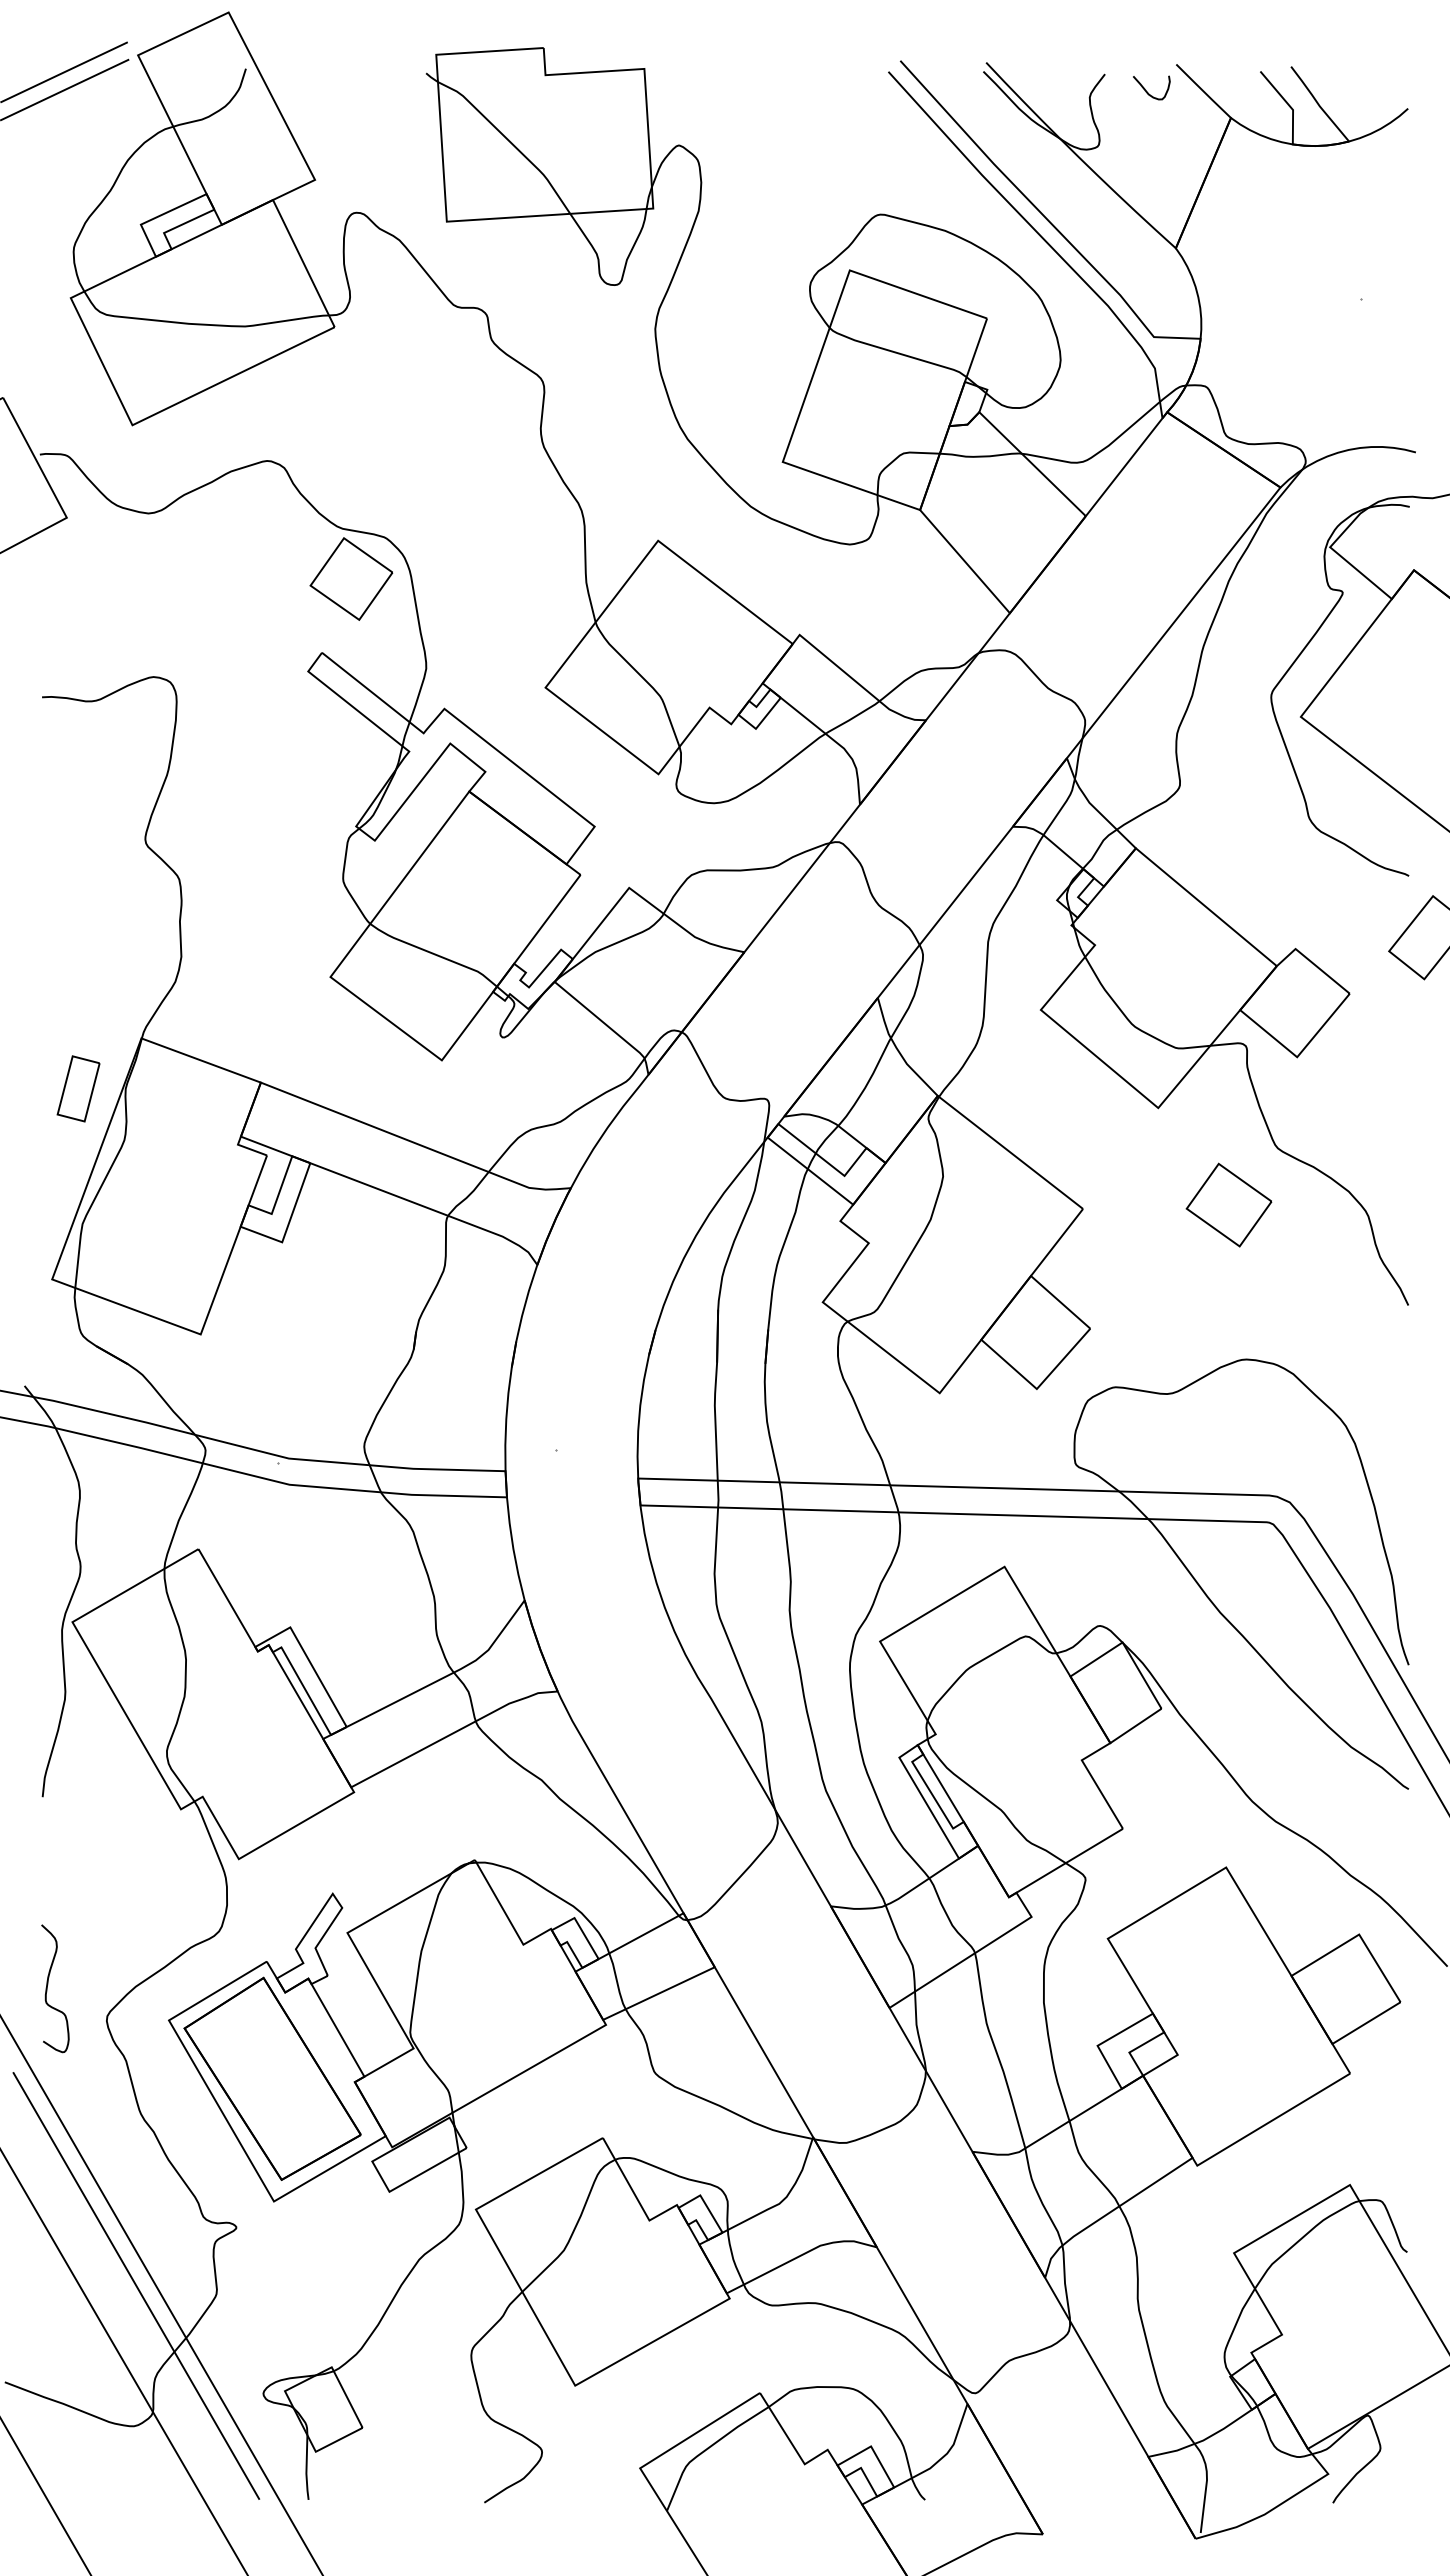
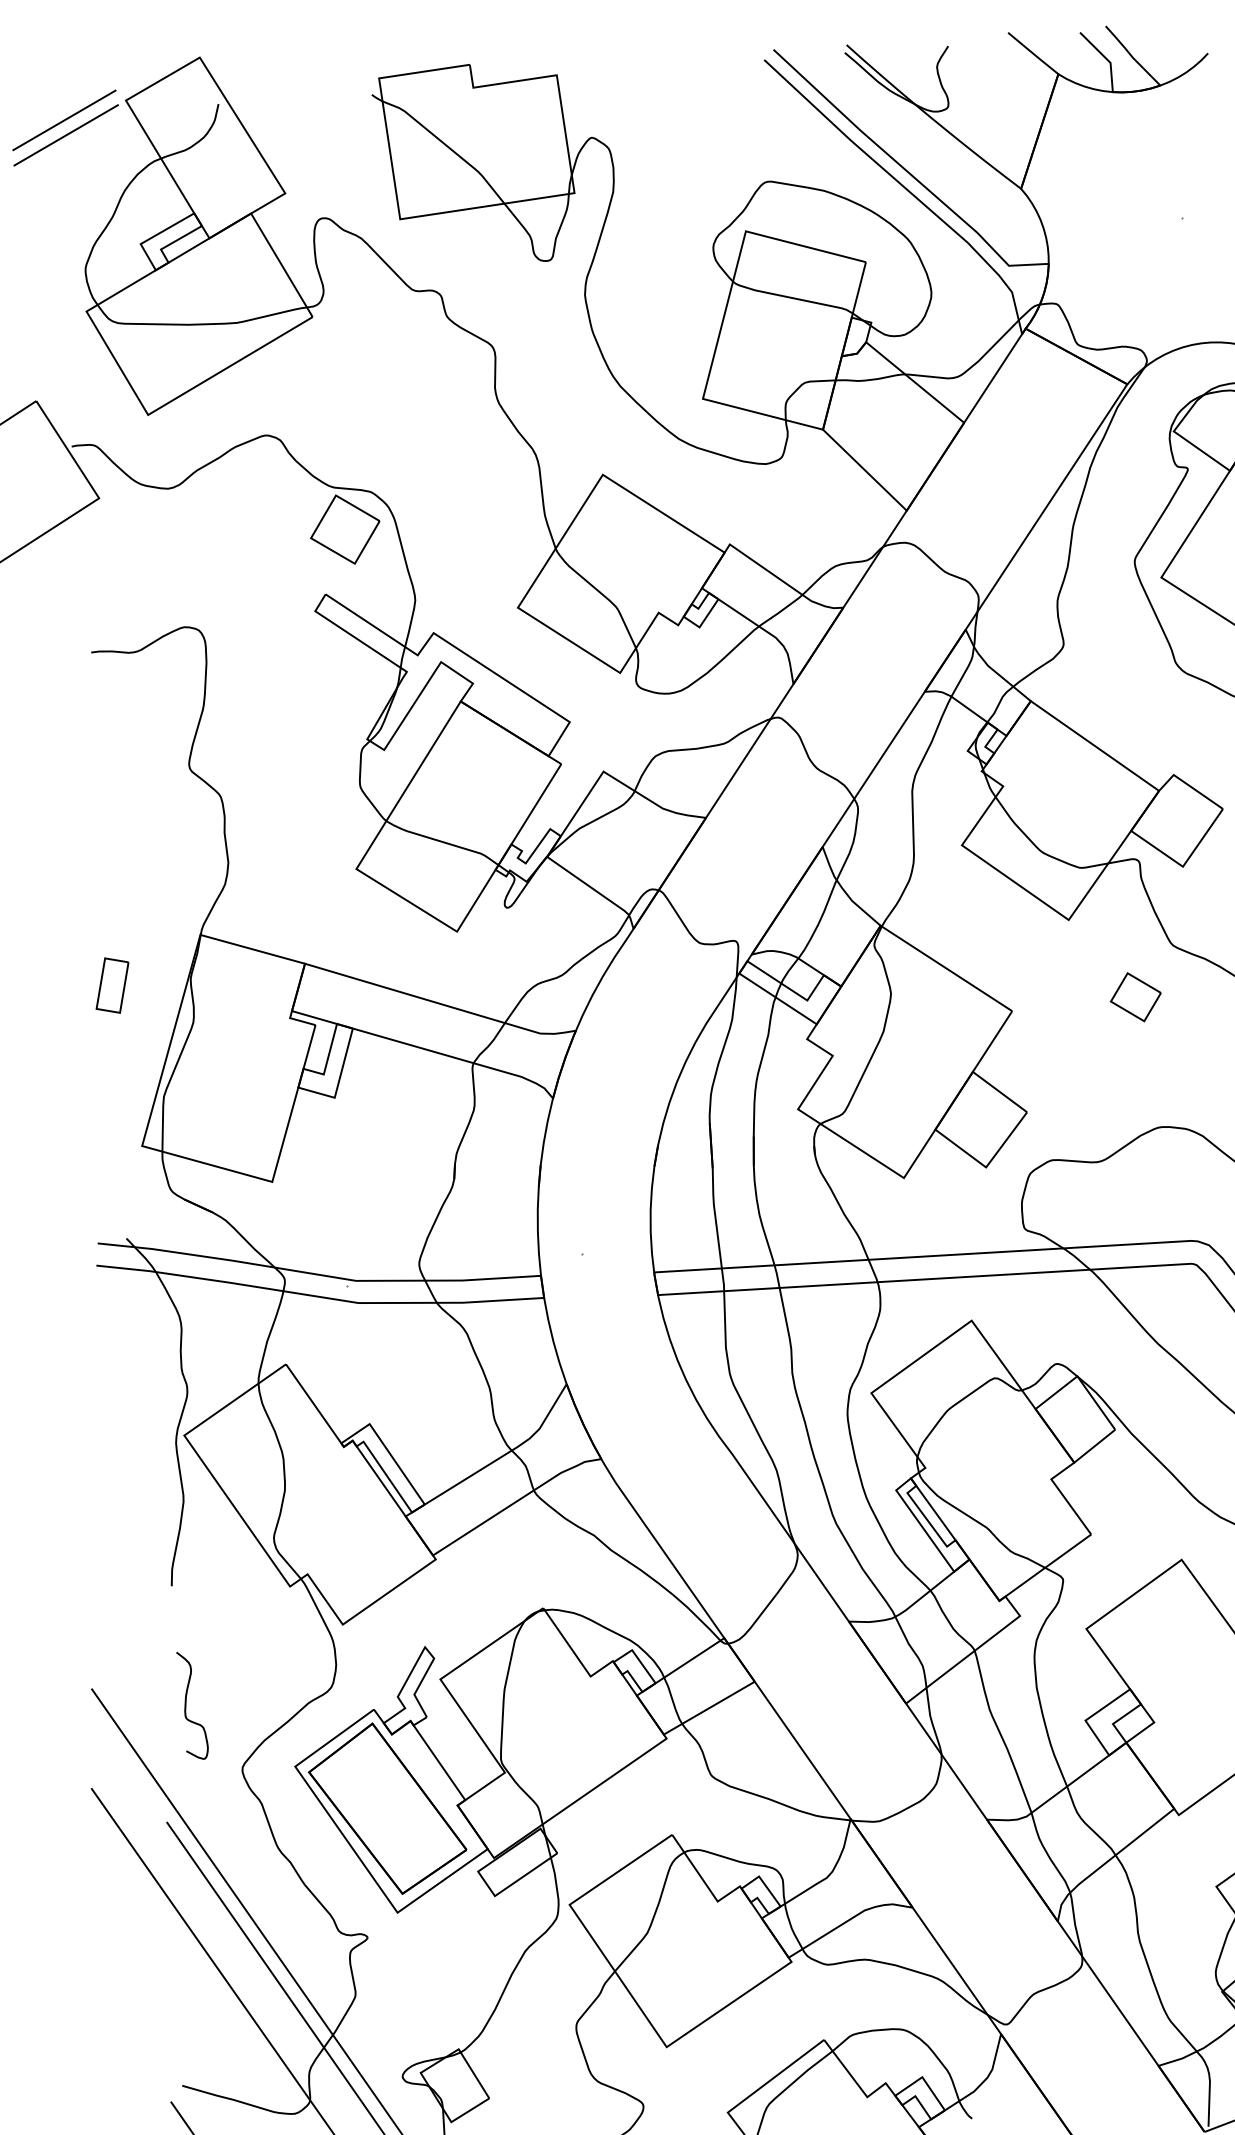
curve: (1147, 91) -> (985, 57), removed
part: (78, 1088) -> (112, 985), moved
part: (1228, 1204) -> (1135, 996), size x0.7
curve: (47, 1988) -> (186, 1705), moved

